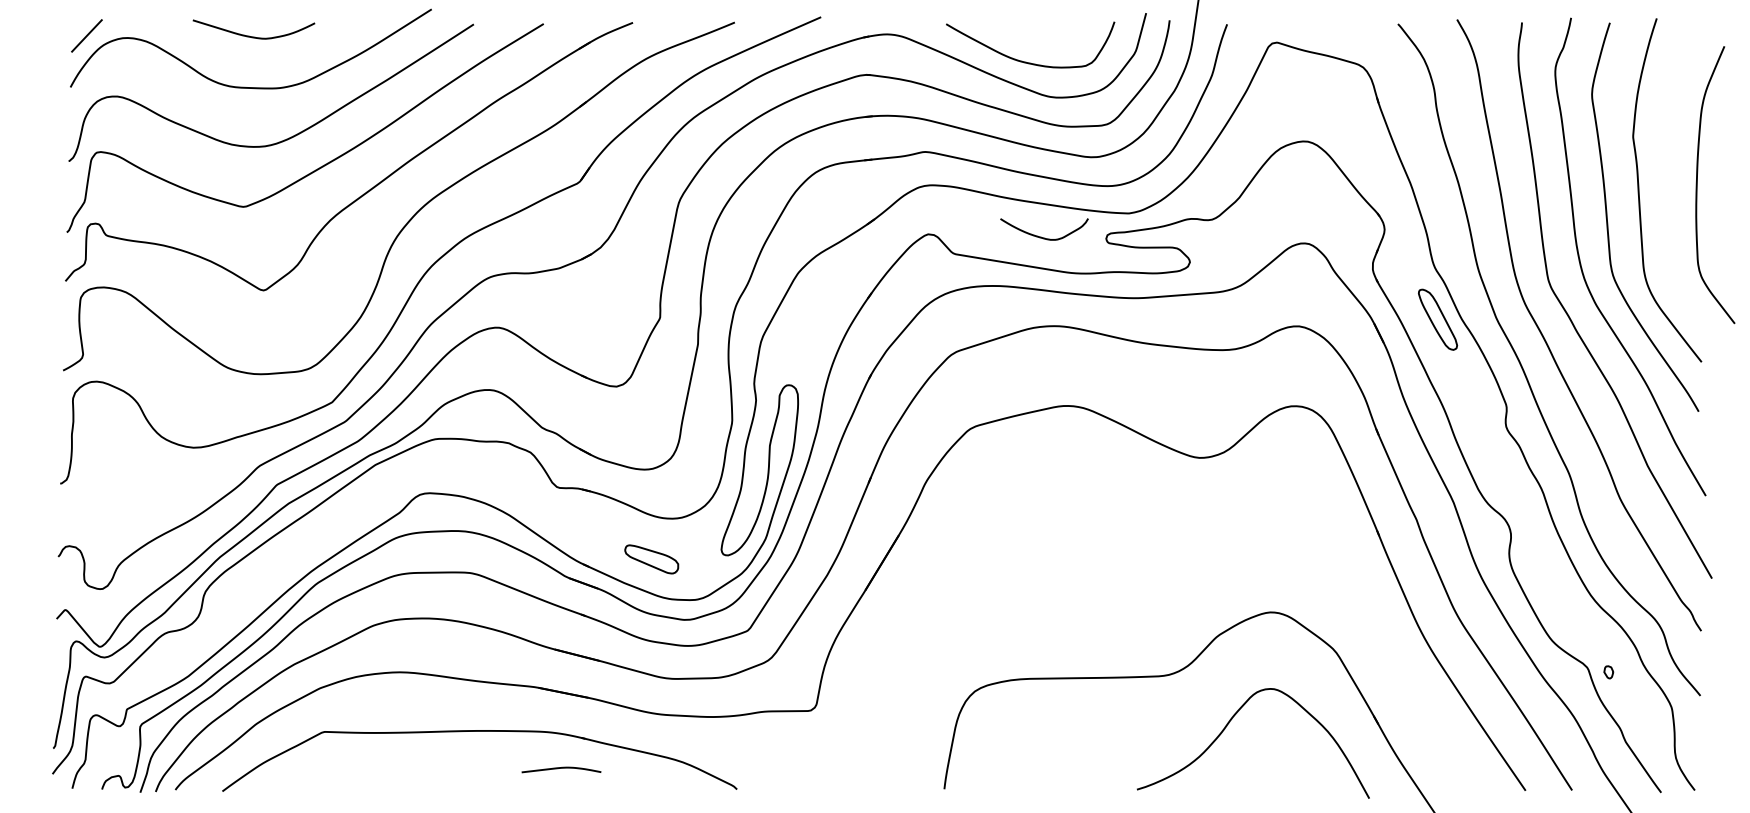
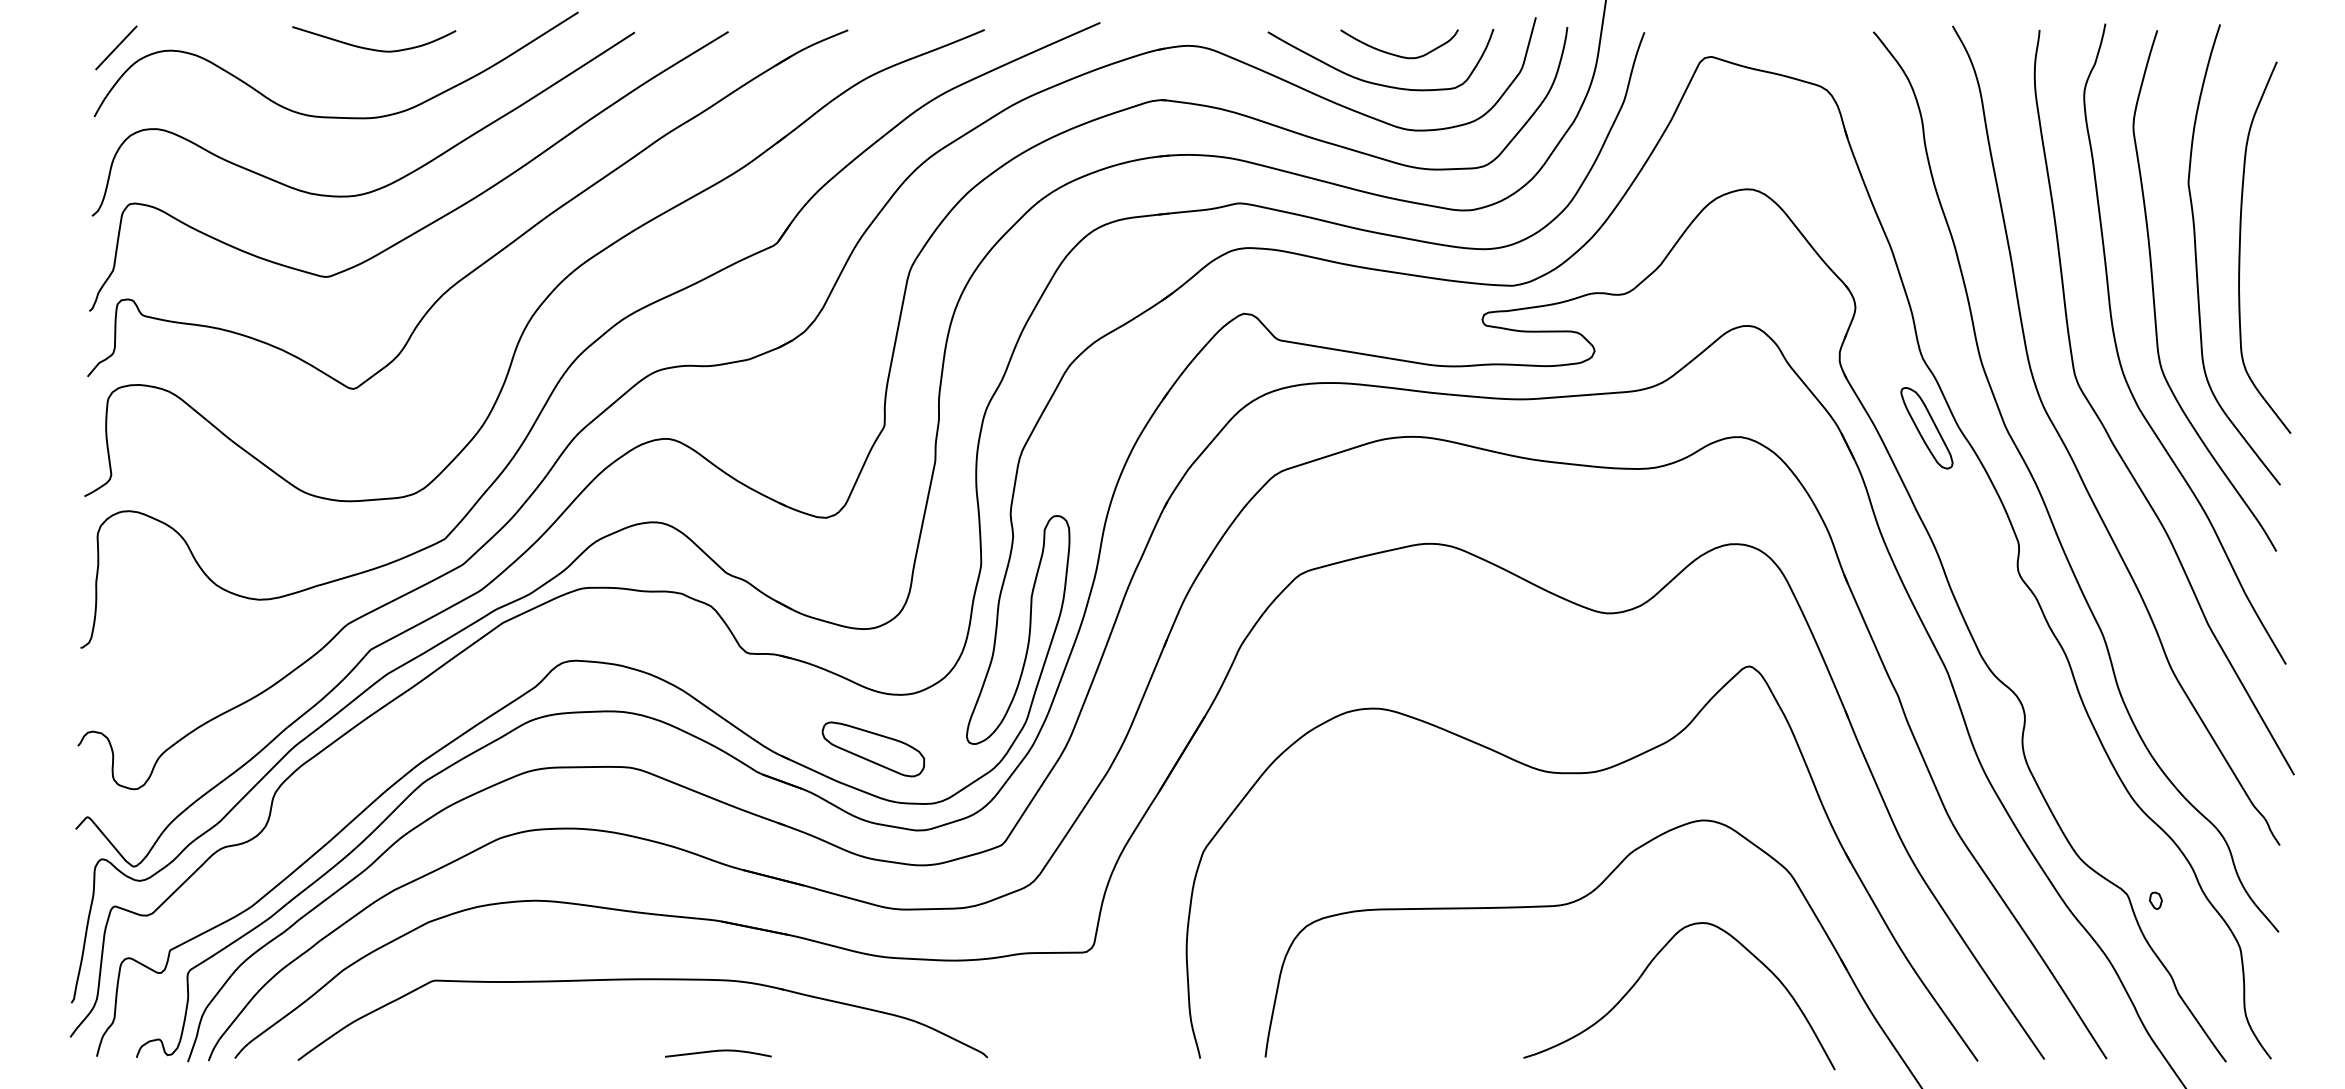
curve: (252, 36) -> (372, 48), moved
curve: (1697, 184) -> (2240, 247), moved
curve: (1042, 237) -> (1396, 54), moved
part: (651, 559) -> (872, 749), size x1.43
part: (1180, 578) -> (1581, 774), added
curve: (561, 768) -> (718, 1051), moved

